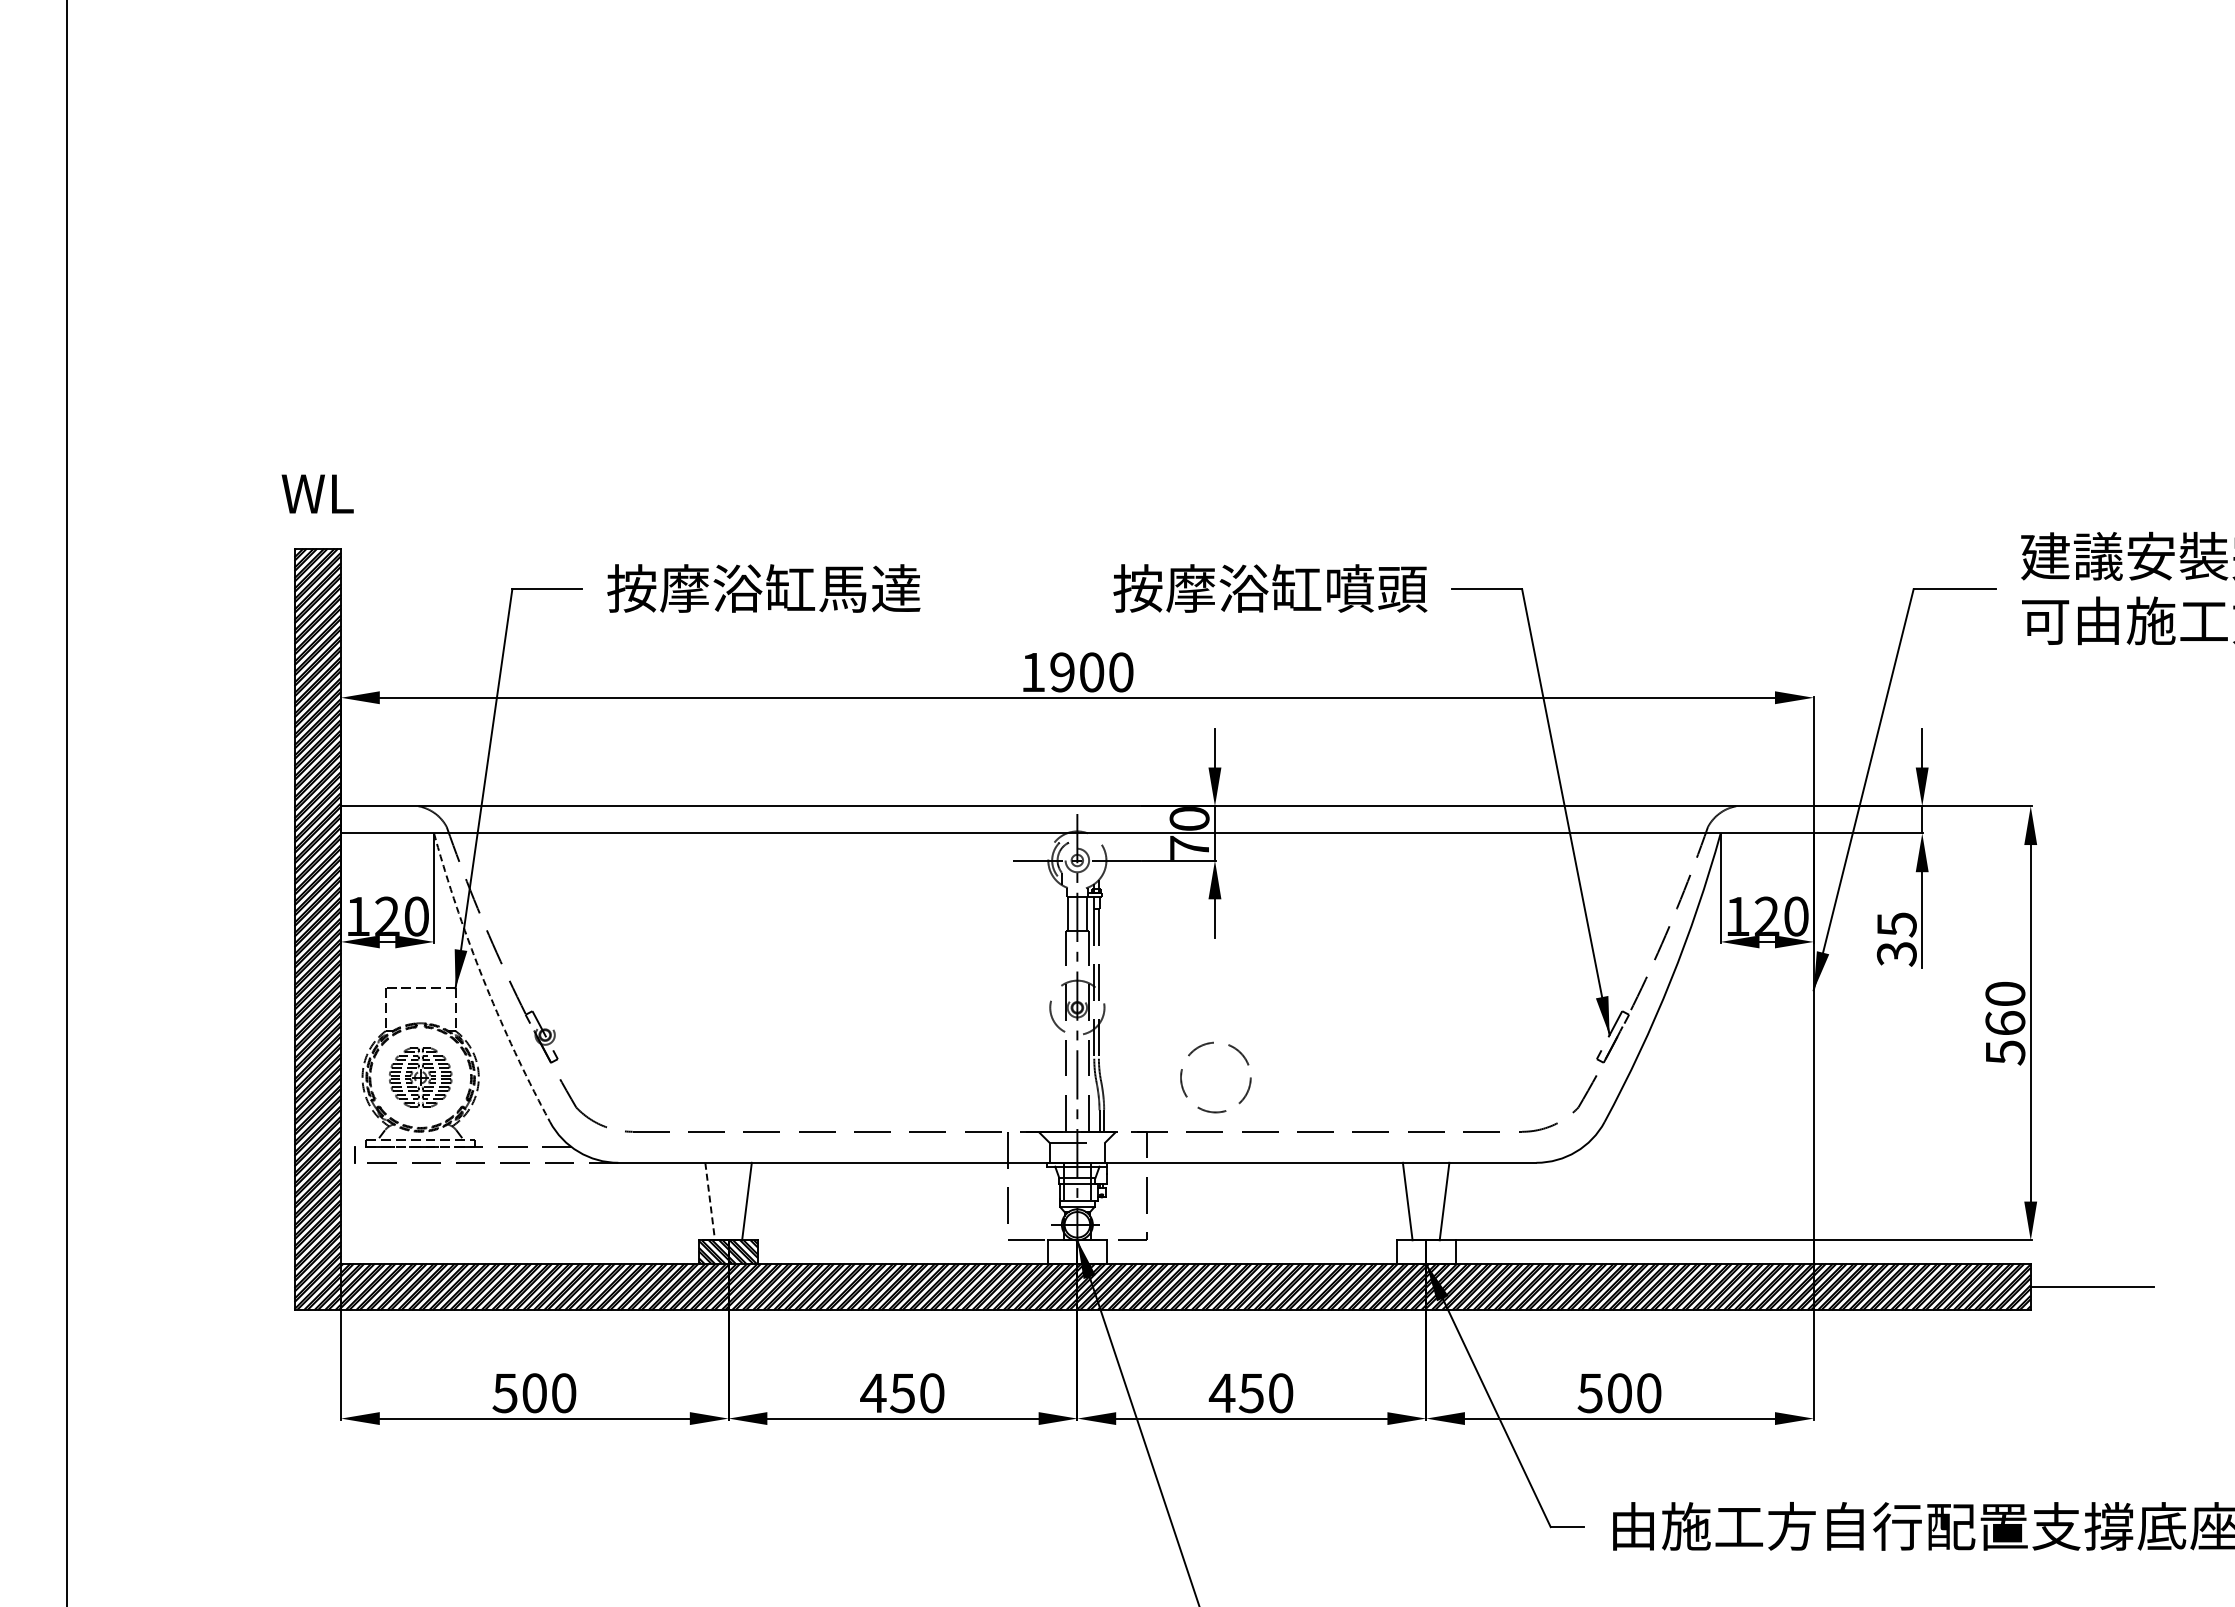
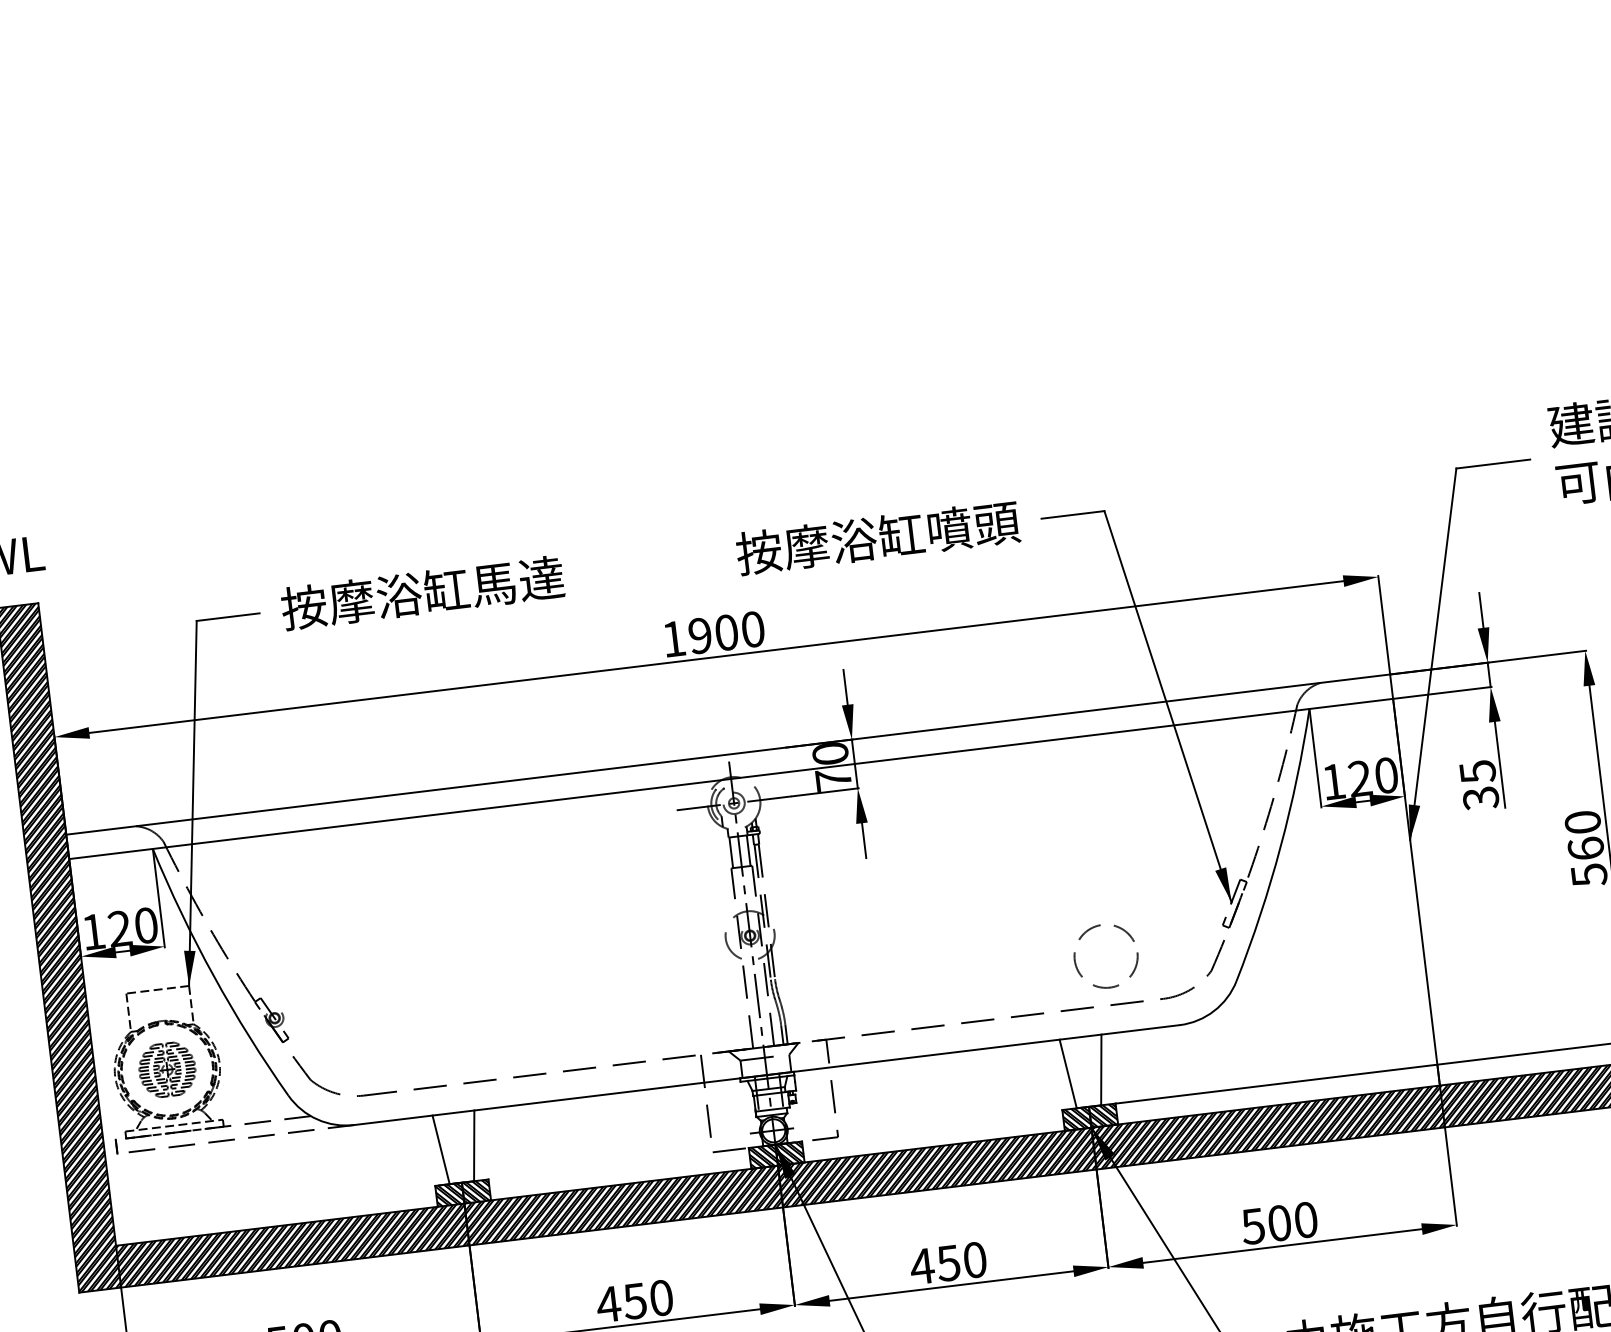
arc: (484, 980) -> (214, 975), dashed -> solid
circle: (1215, 1077) -> (1105, 956), moved
line: (710, 1202) -> (441, 1150), dashed -> solid
hatch: (1076, 1251) -> (775, 1154), added
hatch: (1425, 1251) -> (1089, 1116), added

